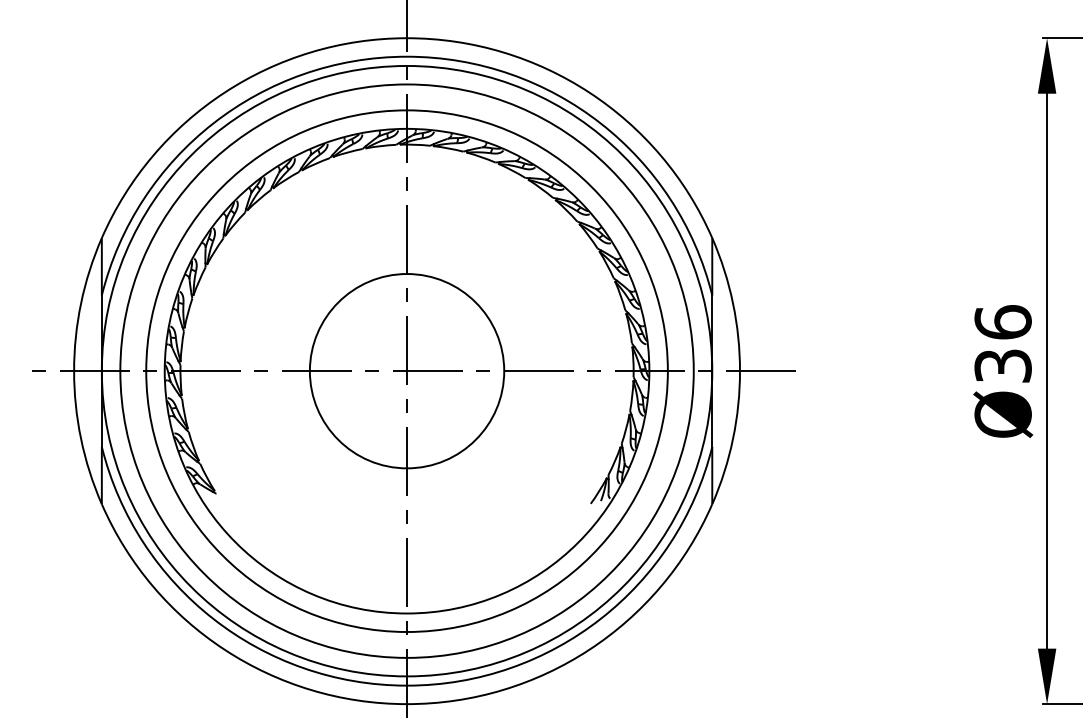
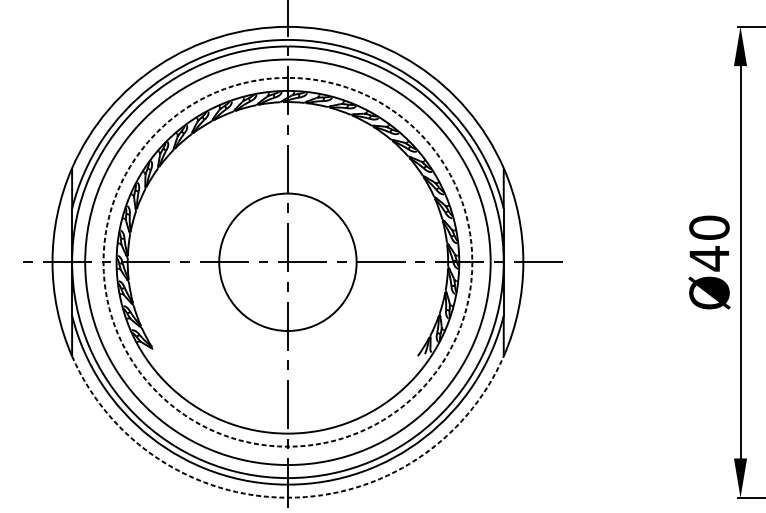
text: (1002, 344) -> (708, 243), Ø36 -> Ø40
circle: (406, 371) -> (287, 262), solid -> dashed
arc: (407, 704) -> (288, 497), solid -> dashed

